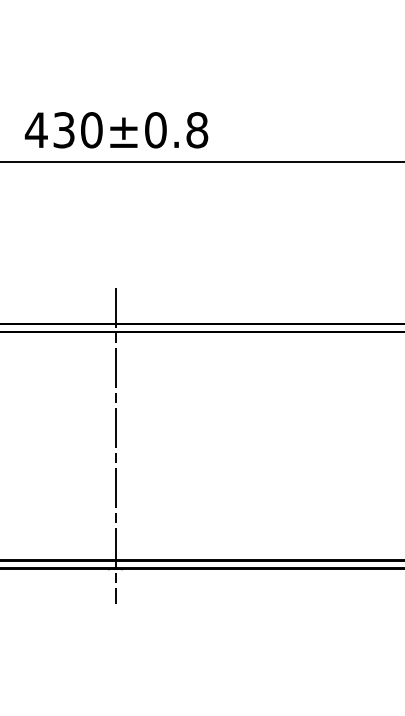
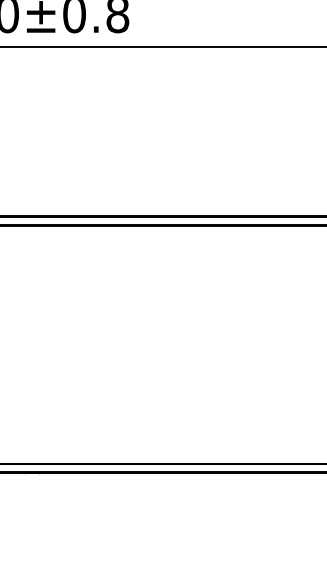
line: (115, 445) -> (32, 343), removed

